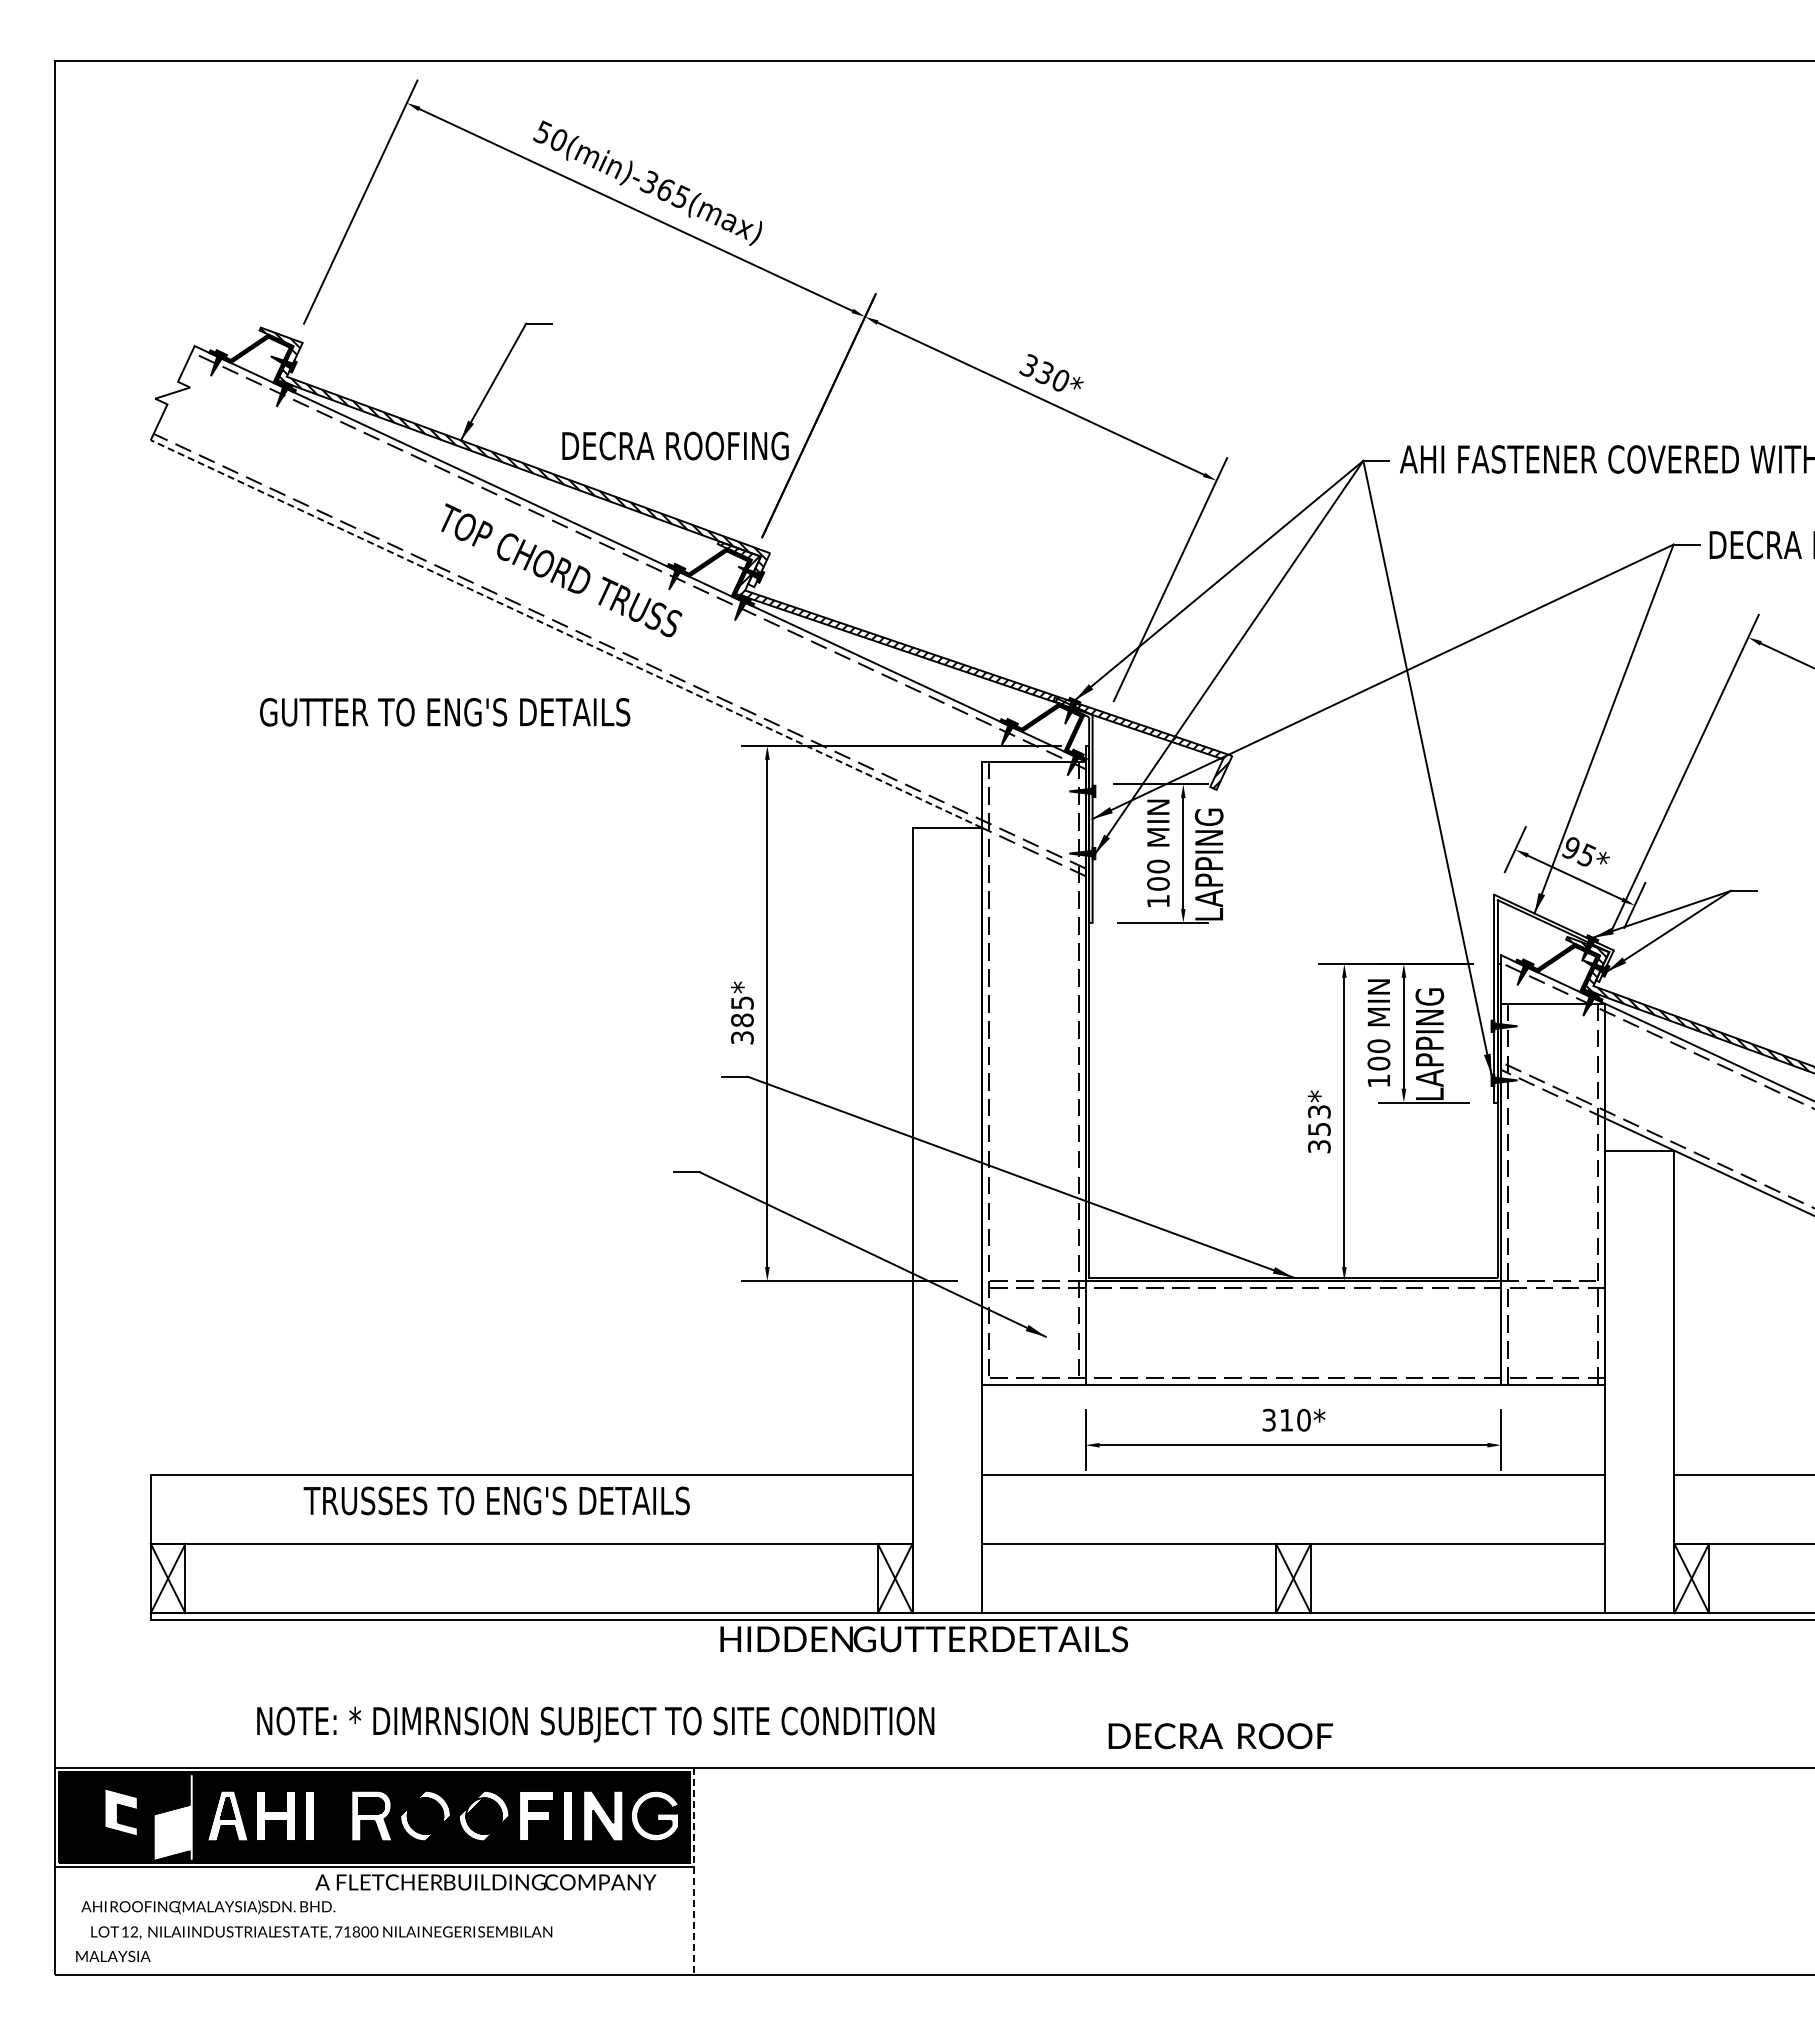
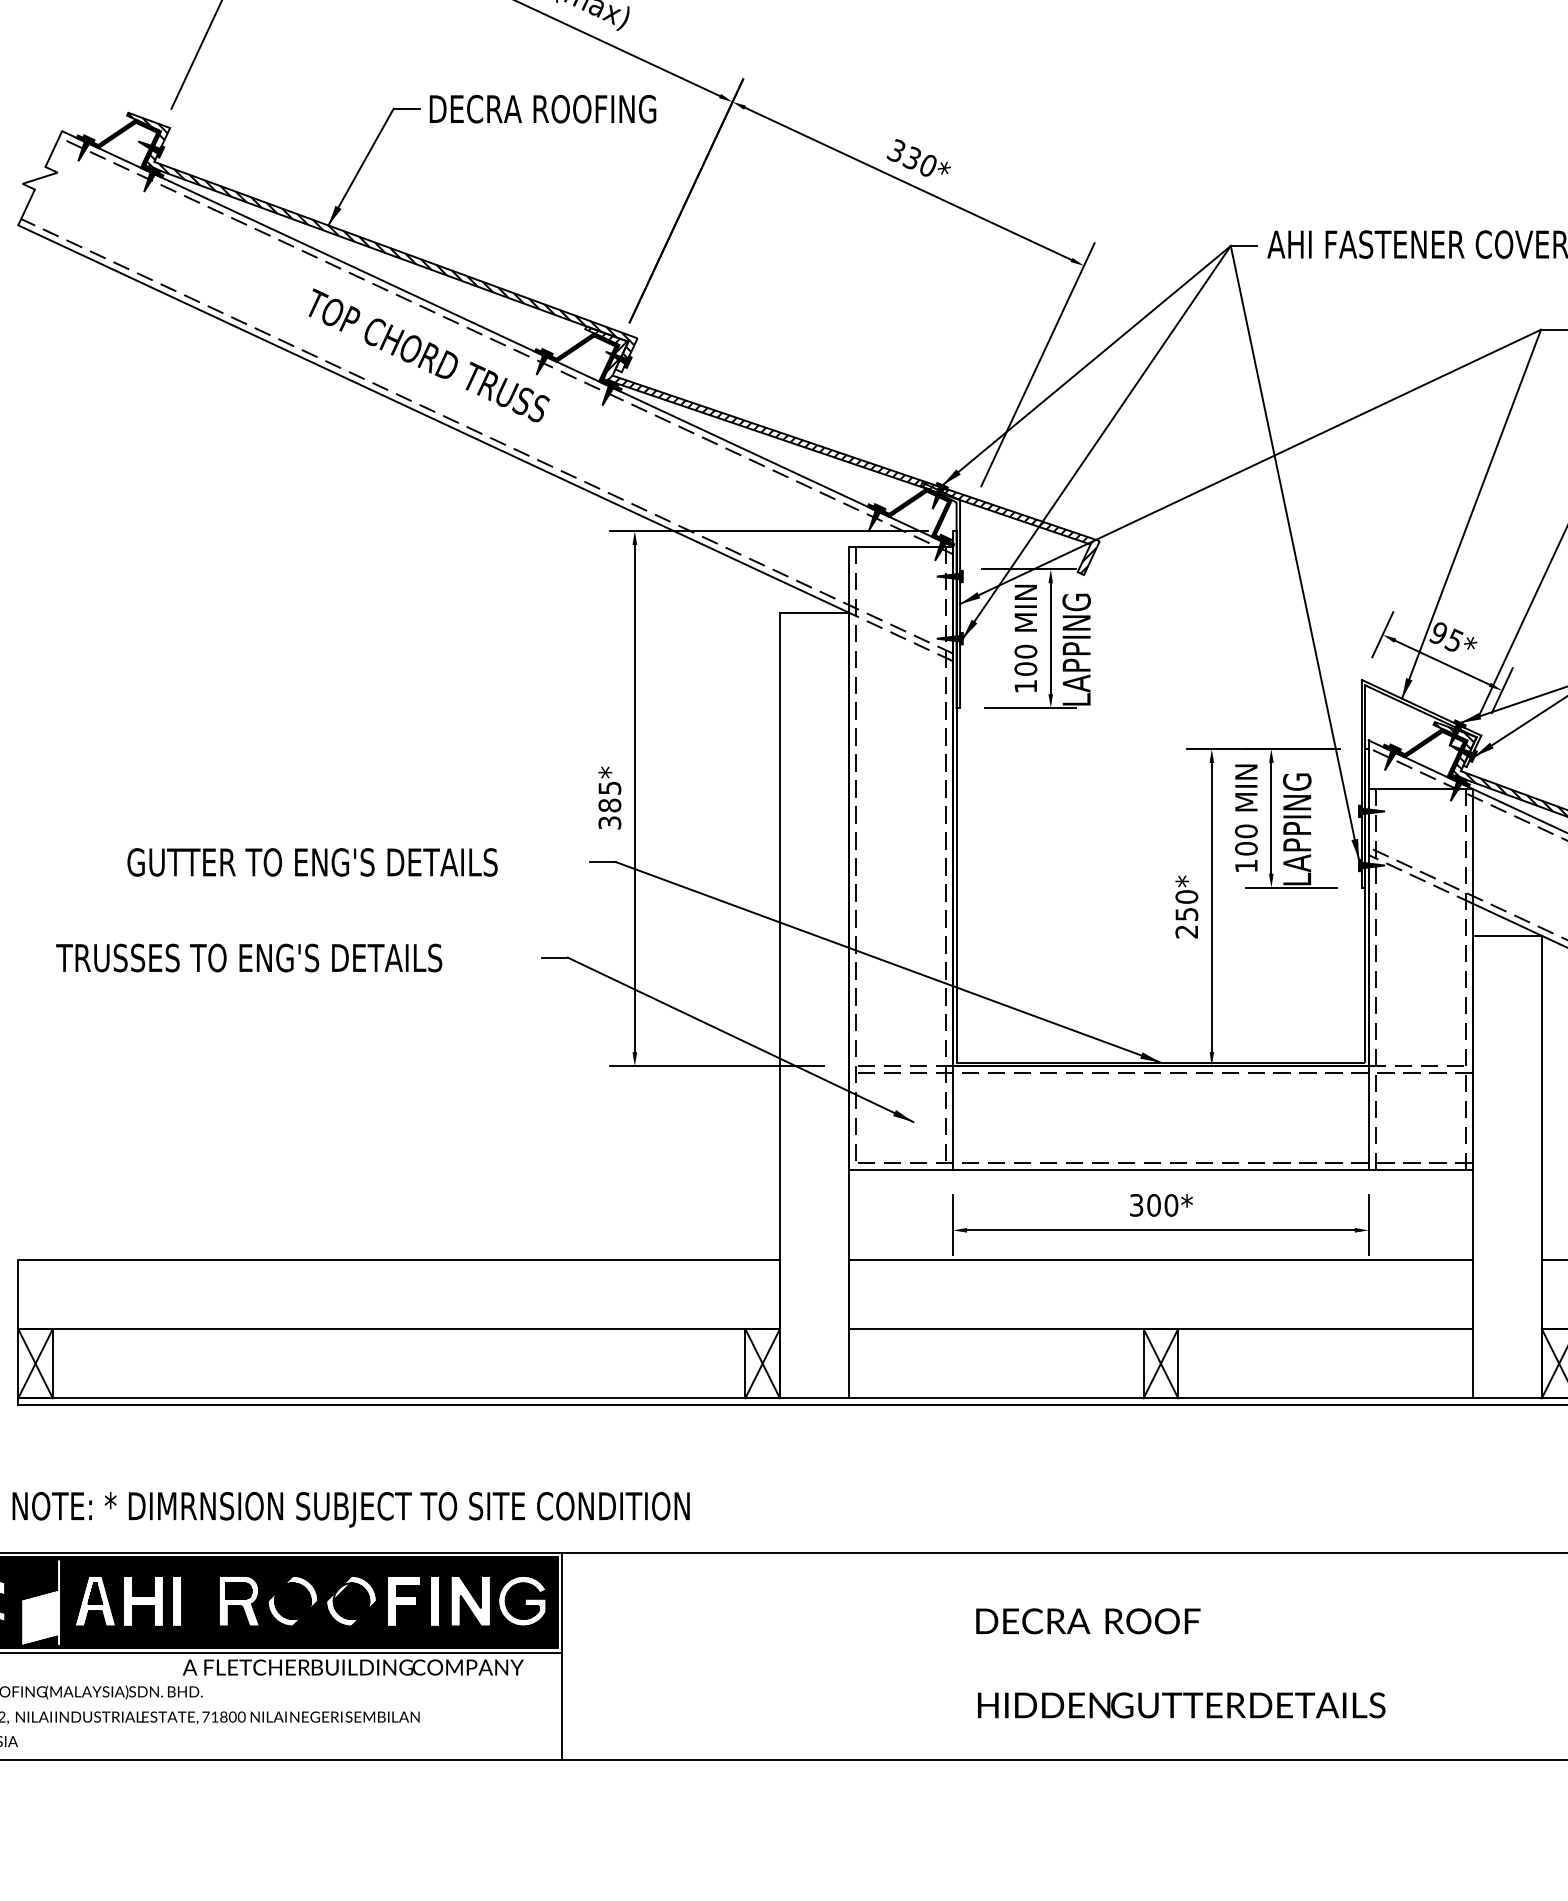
text: (675, 445) -> (542, 108), moved
line: (565, 633) -> (432, 418), dashed -> solid
text: (445, 712) -> (312, 862), moved
text: (1319, 1129) -> (1186, 914), 353* -> 250*
text: (1286, 1419) -> (1153, 1204), 310* -> 300*
text: (496, 1500) -> (248, 957), moved
text: (923, 1639) -> (1180, 1705), moved
text: (595, 1724) -> (350, 1509), moved
text: (1220, 1736) -> (1087, 1621), moved
line: (694, 1871) -> (561, 1656), dashed -> solid

